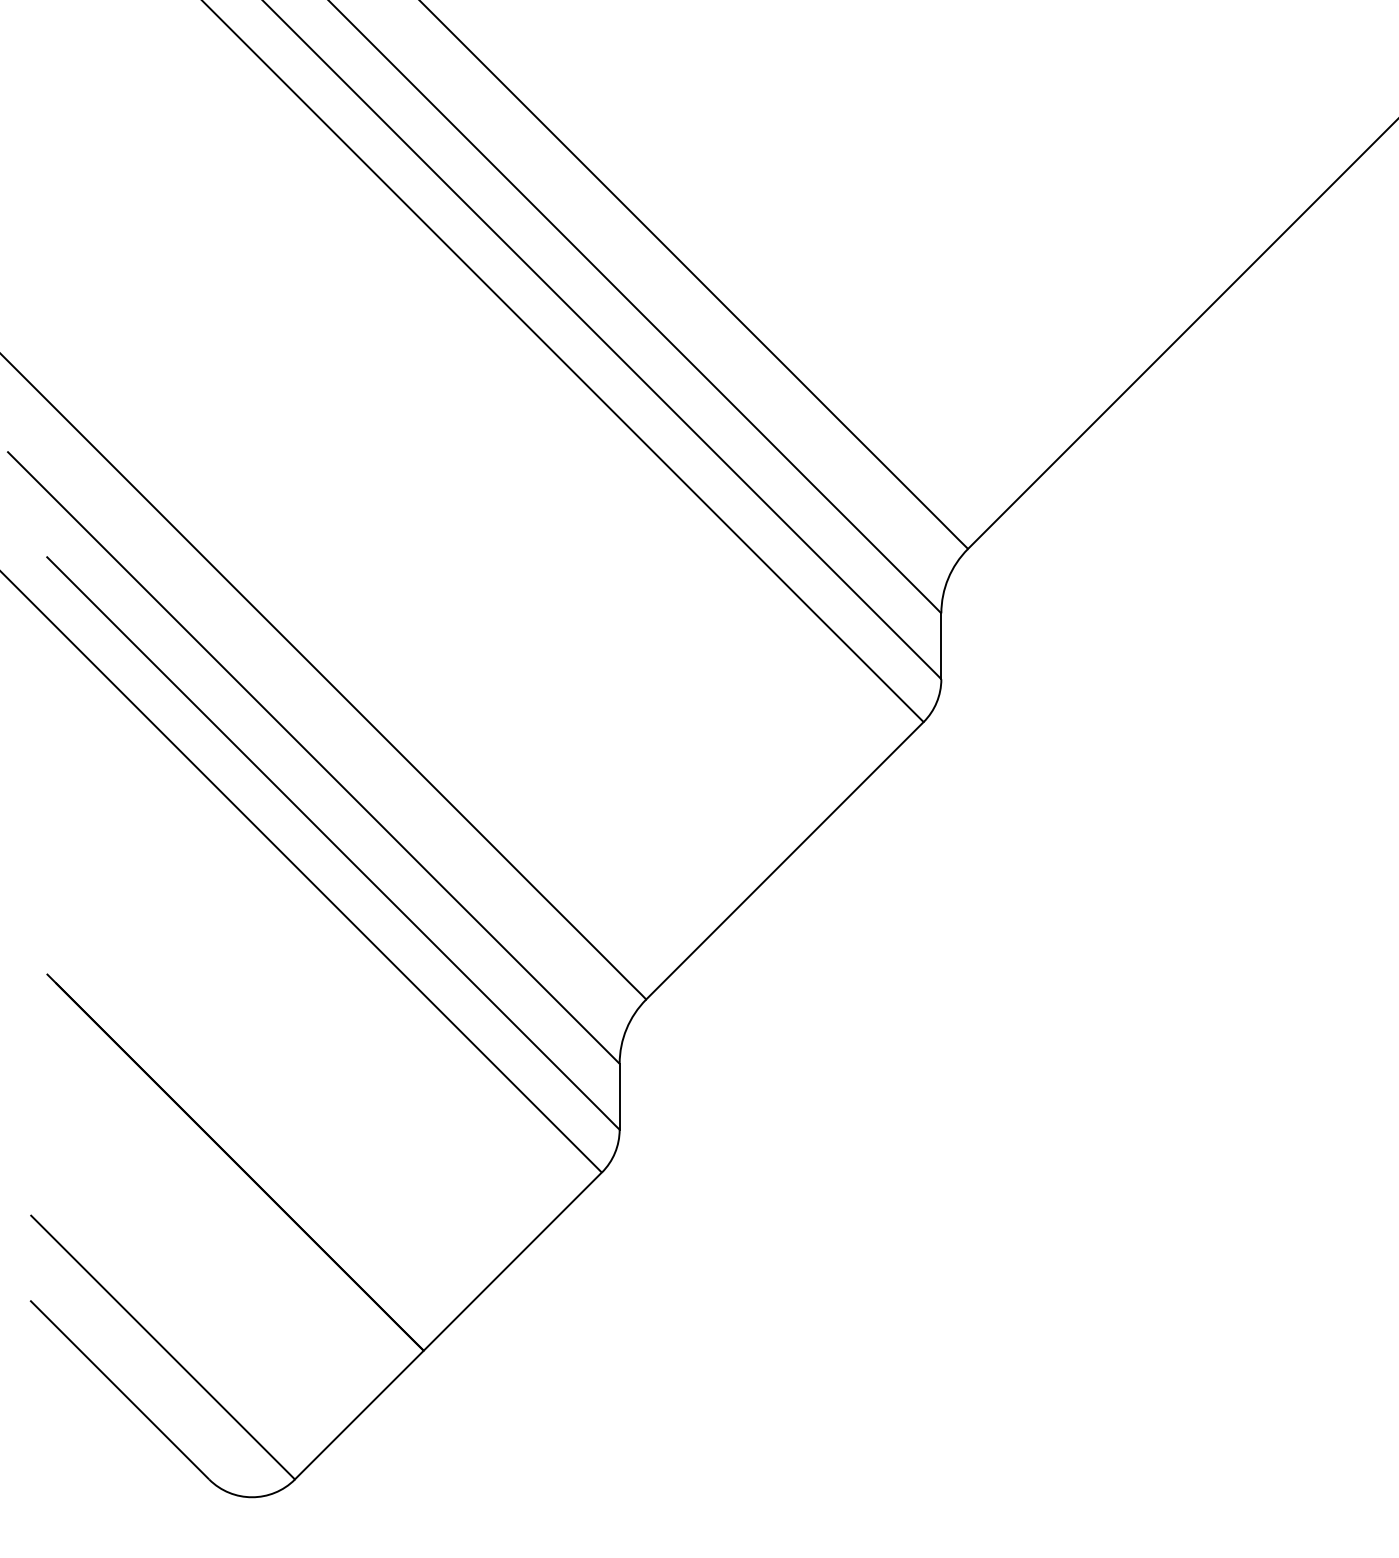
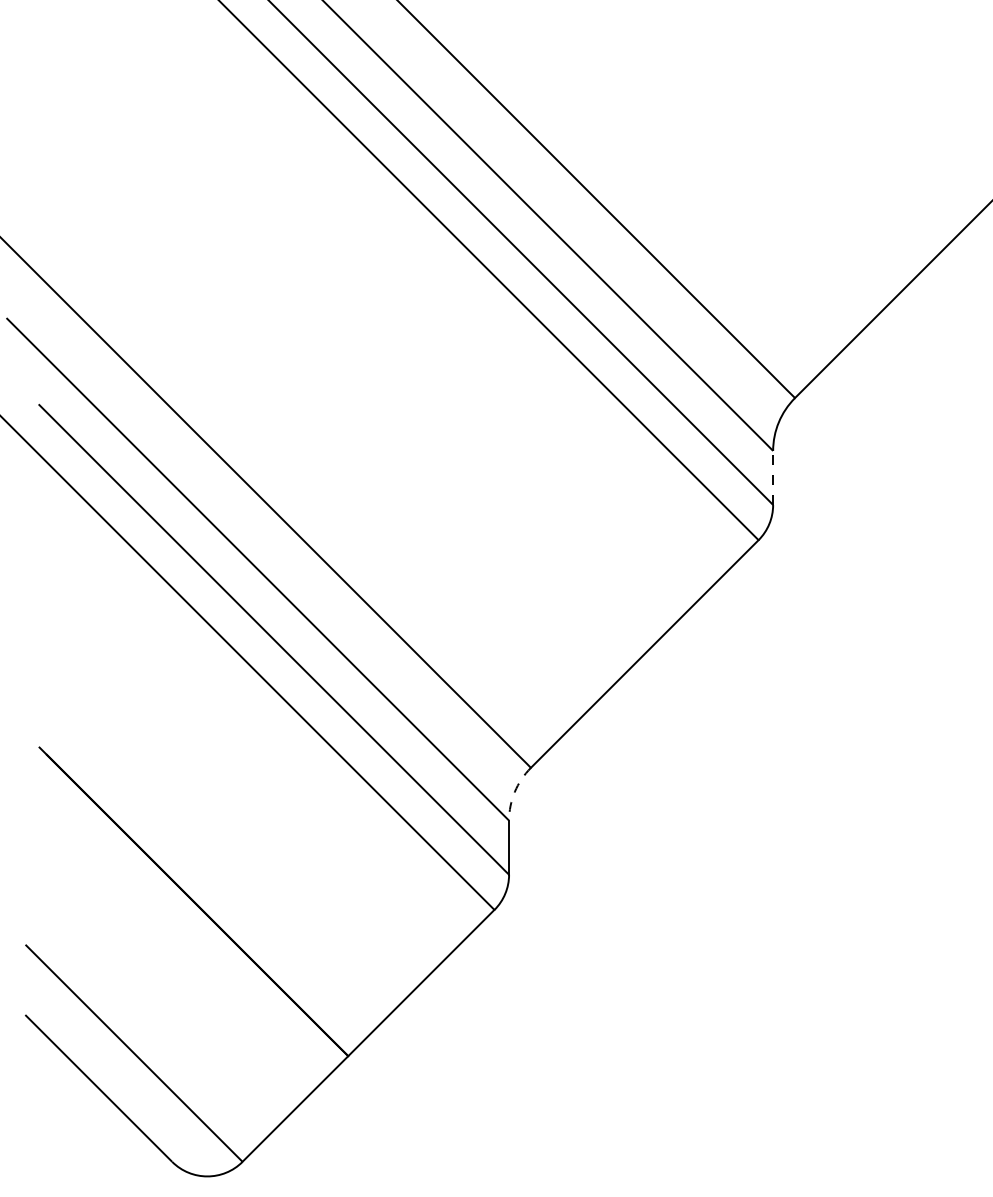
line: (941, 646) -> (773, 478), solid -> dashed
arc: (626, 1028) -> (514, 791), solid -> dashed

